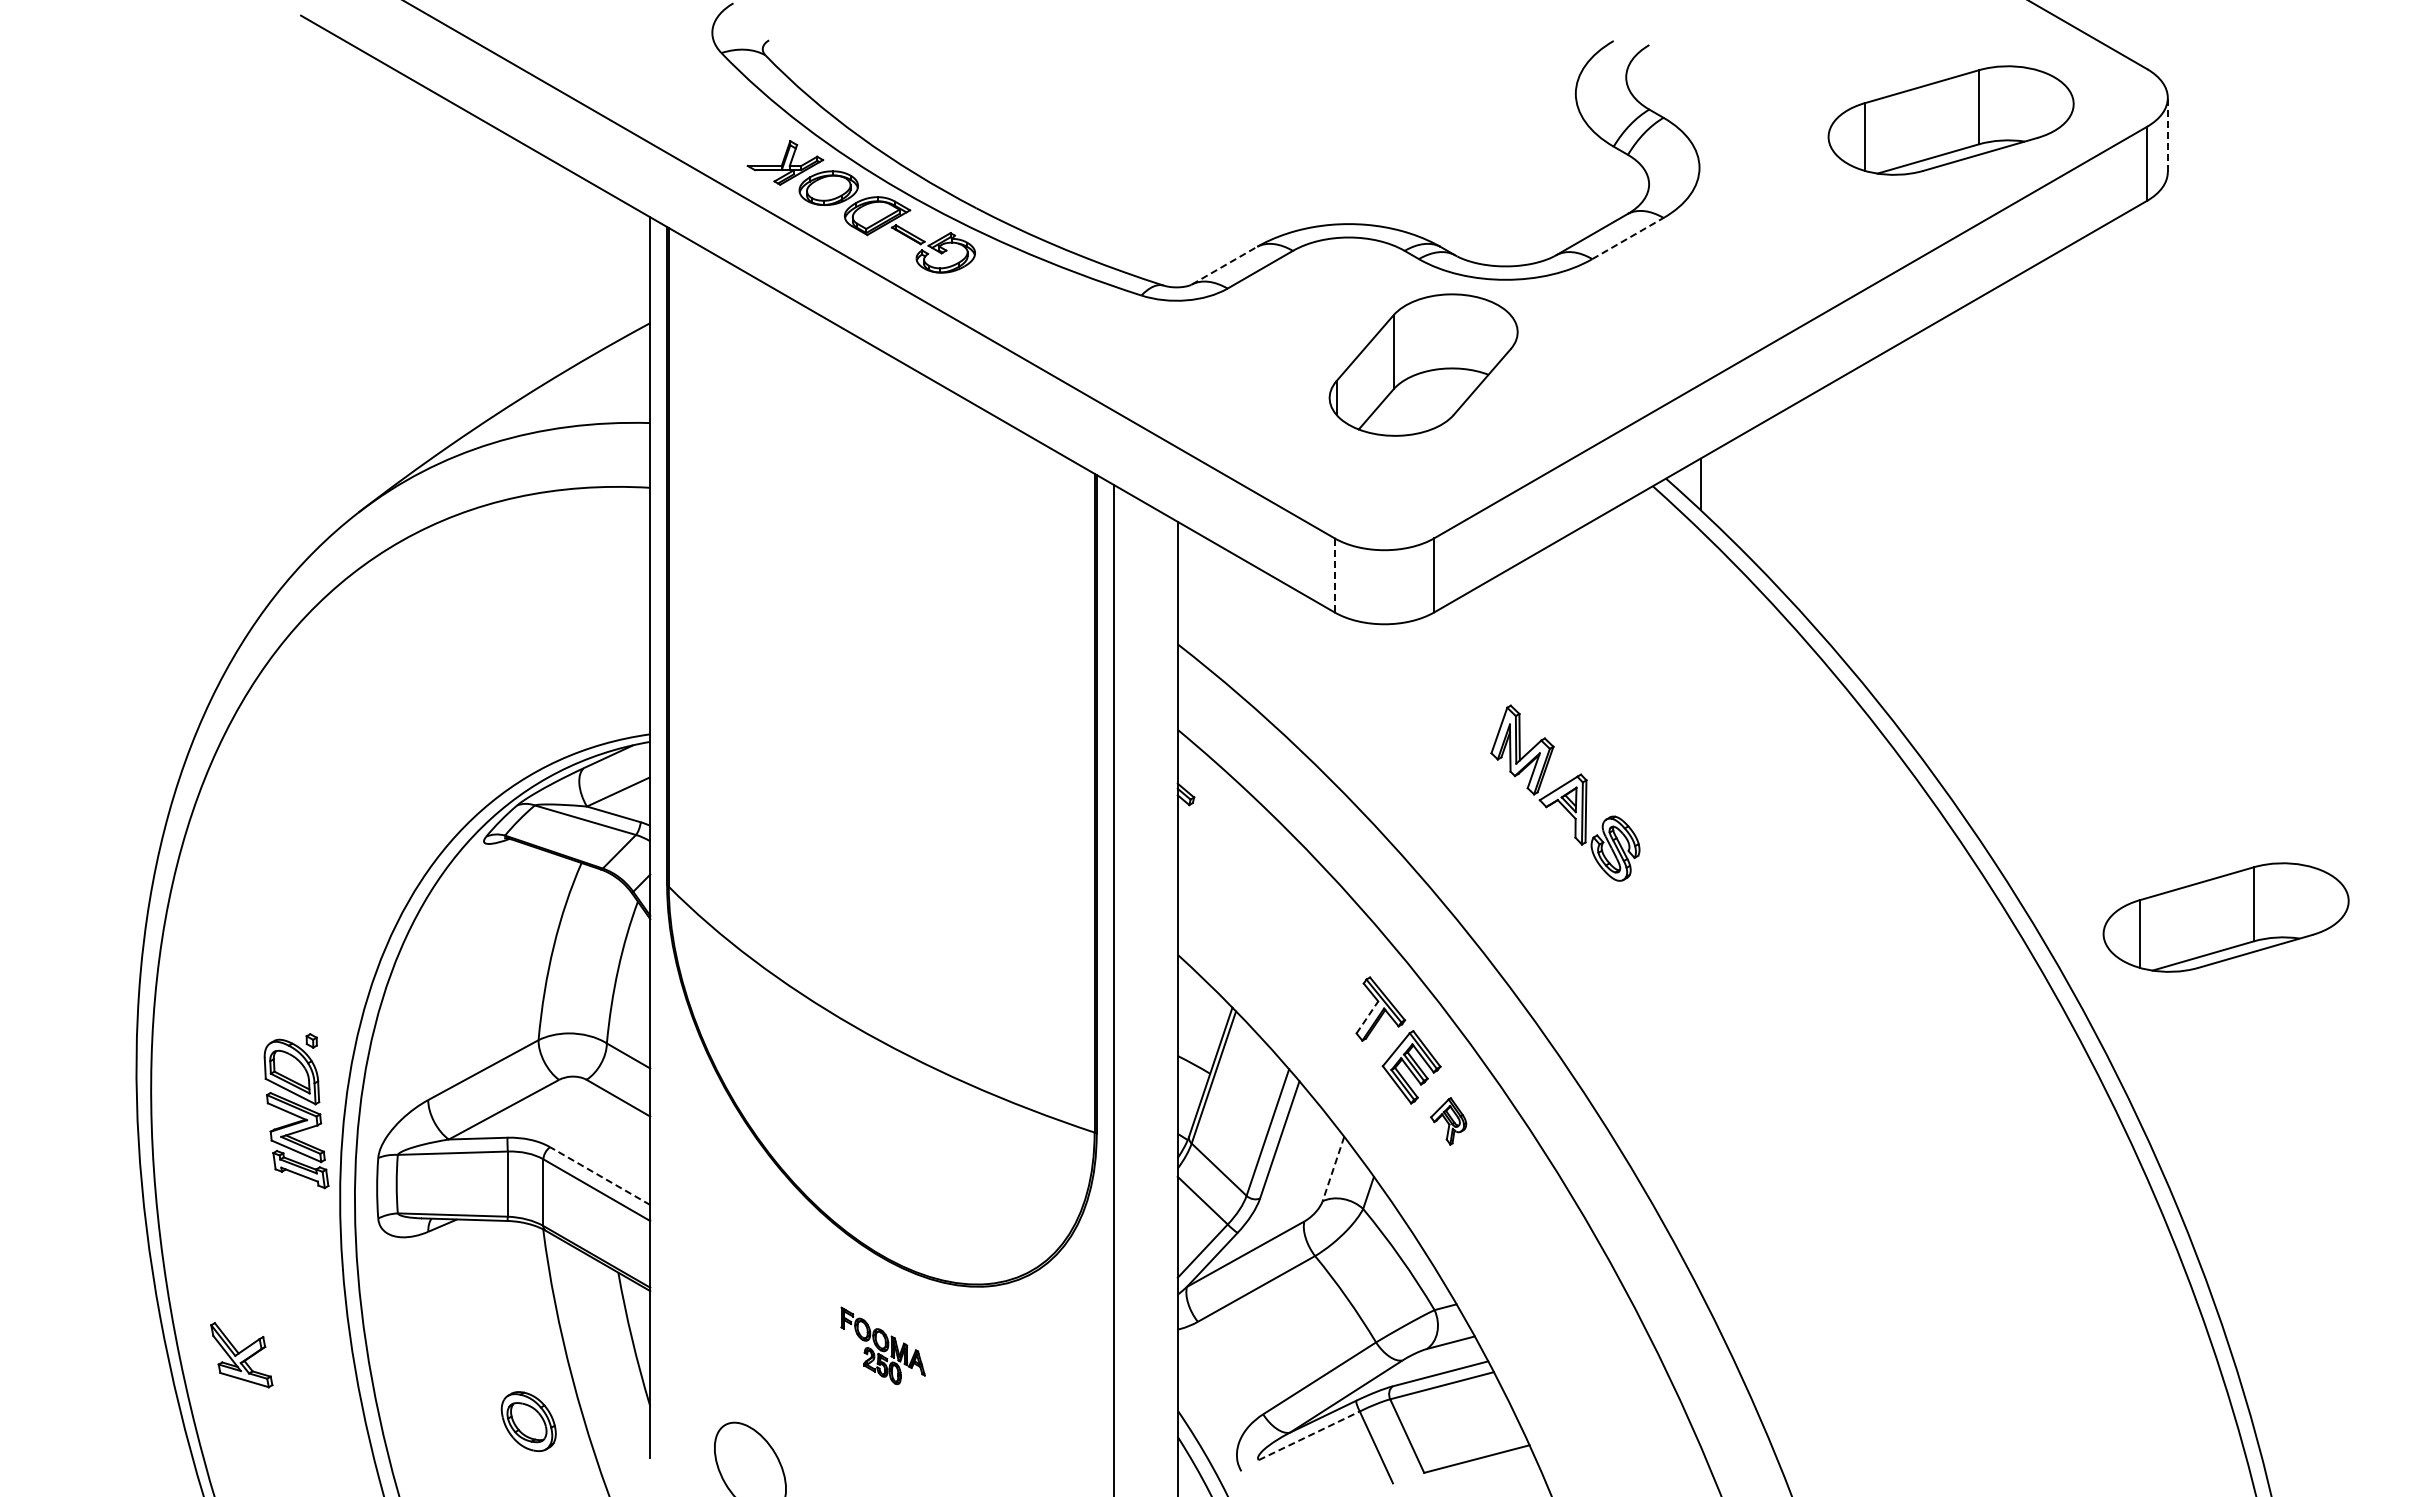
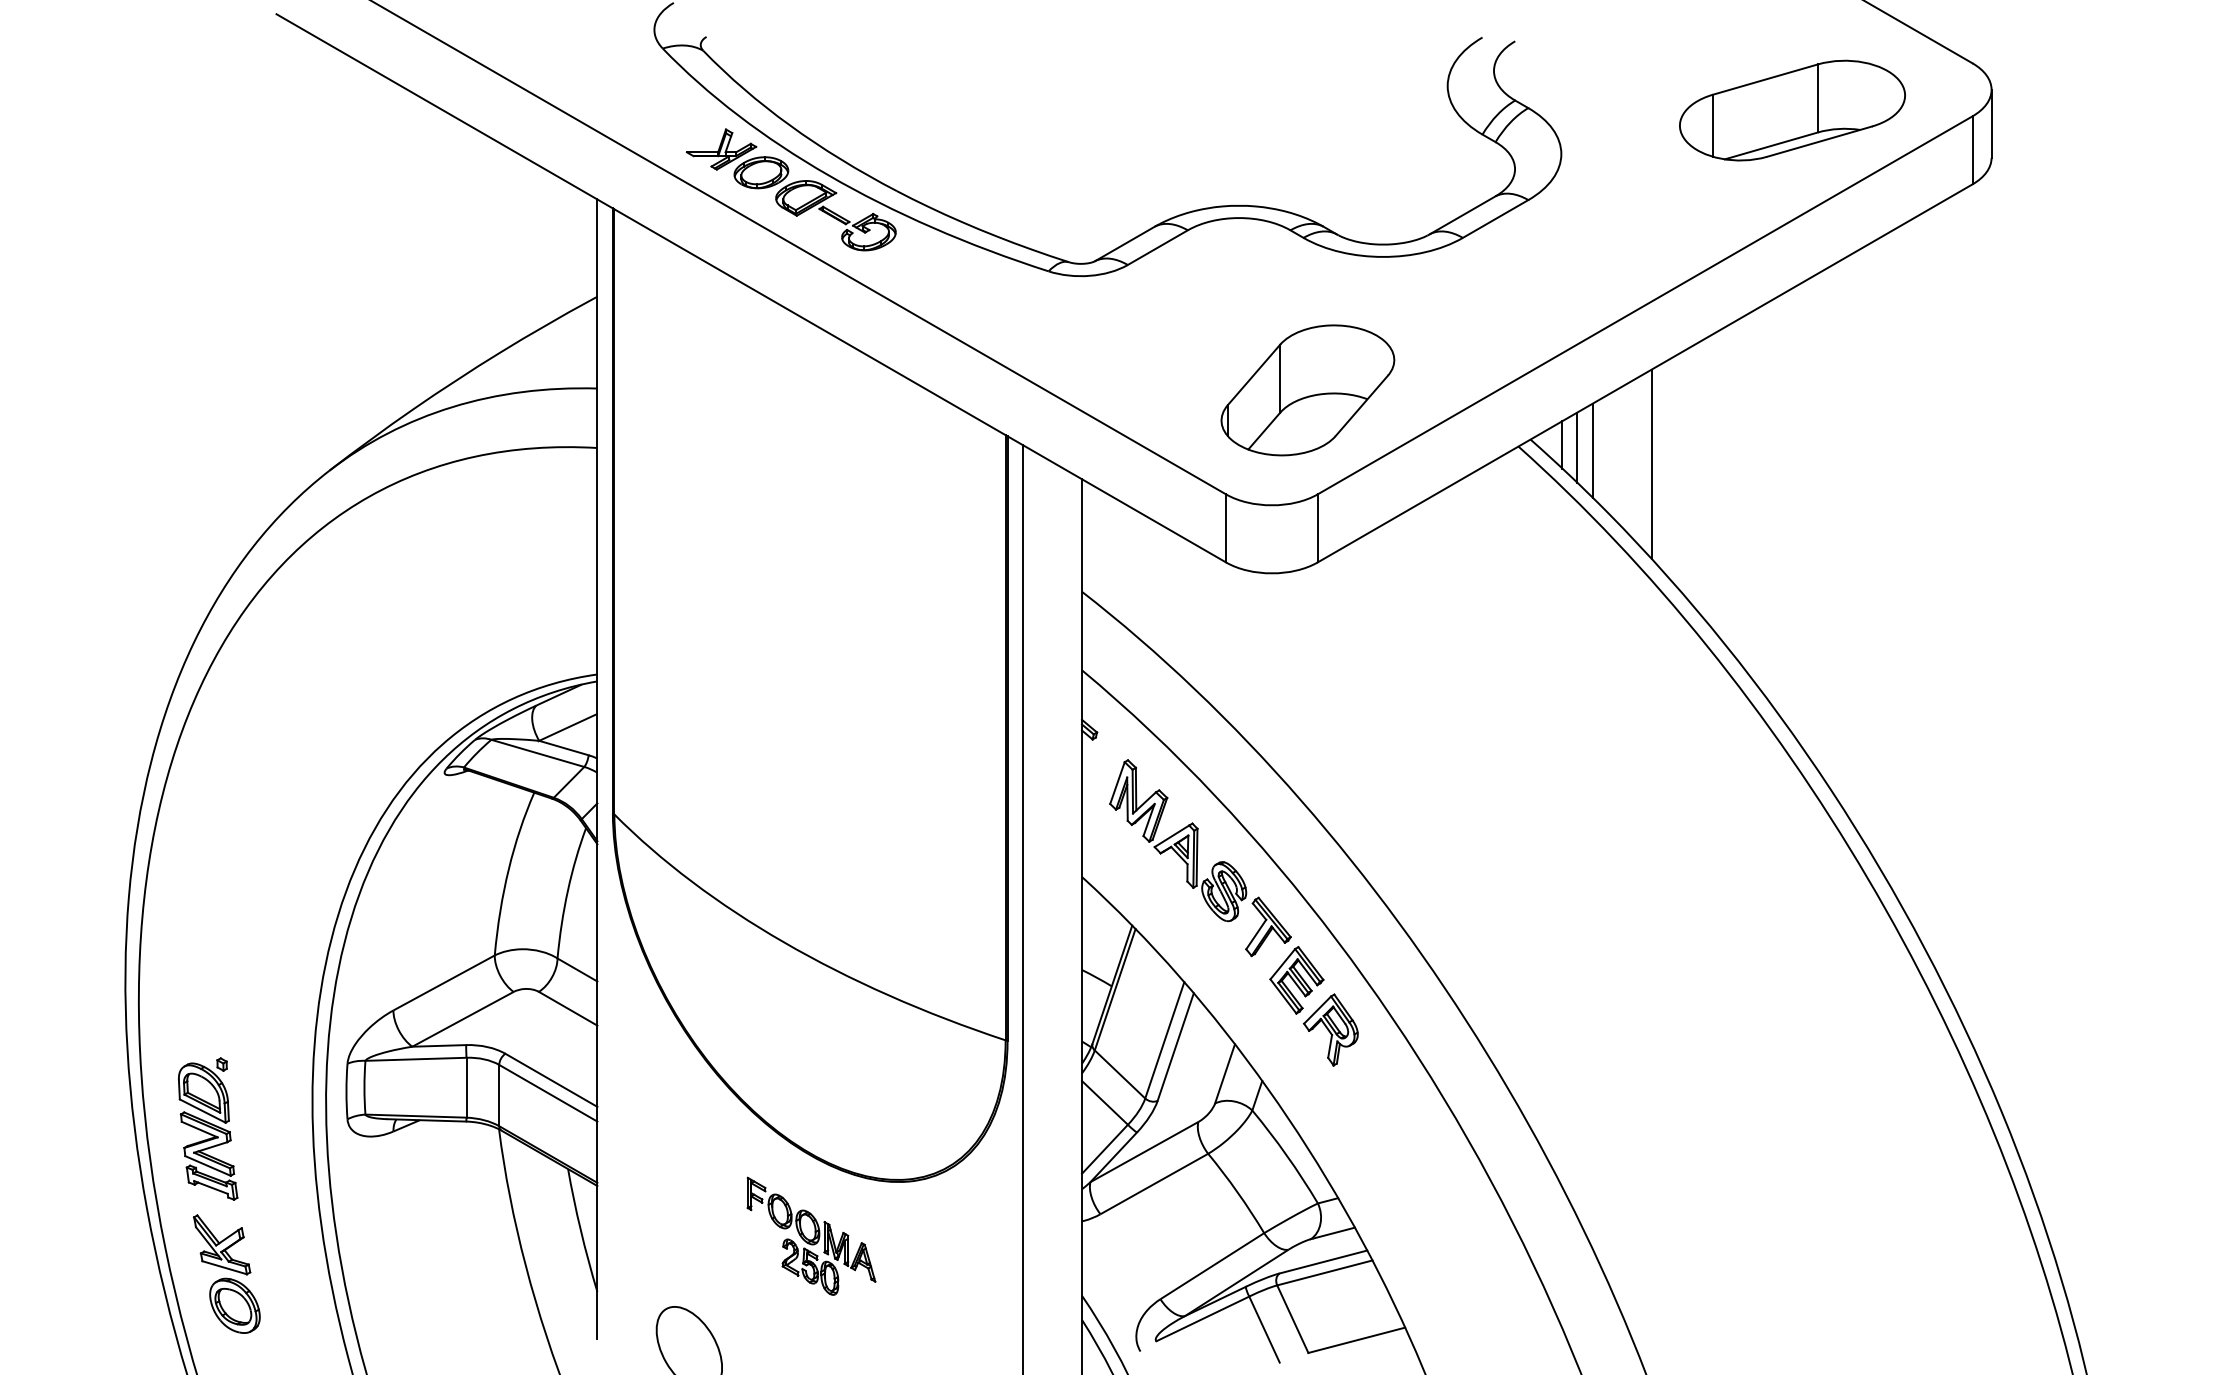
line: (2167, 134) -> (1991, 123), dashed -> solid
line: (1628, 238) -> (1496, 218), dashed -> solid
line: (1224, 265) -> (1124, 243), dashed -> solid
part: (1423, 364) -> (1307, 389), moved
line: (1716, 487) -> (1576, 447), added
line: (1733, 490) -> (1592, 450), added
line: (1797, 505) -> (1651, 464), added
line: (1334, 574) -> (1226, 527), dashed -> solid
part: (1565, 792) -> (1178, 840), moved
part: (2225, 917) -> (2044, 842), removed
line: (1367, 1017) -> (1256, 934), dashed -> solid
part: (296, 1111) -> (208, 1129), moved
part: (1448, 1121) -> (1330, 1030), size x1.67
line: (1333, 1169) -> (1225, 1074), dashed -> solid
line: (600, 1176) -> (551, 1080), dashed -> solid
part: (882, 1345) -> (810, 1235), size x1.67
part: (528, 1421) -> (234, 1305), moved
line: (1309, 1435) -> (1203, 1318), dashed -> solid

